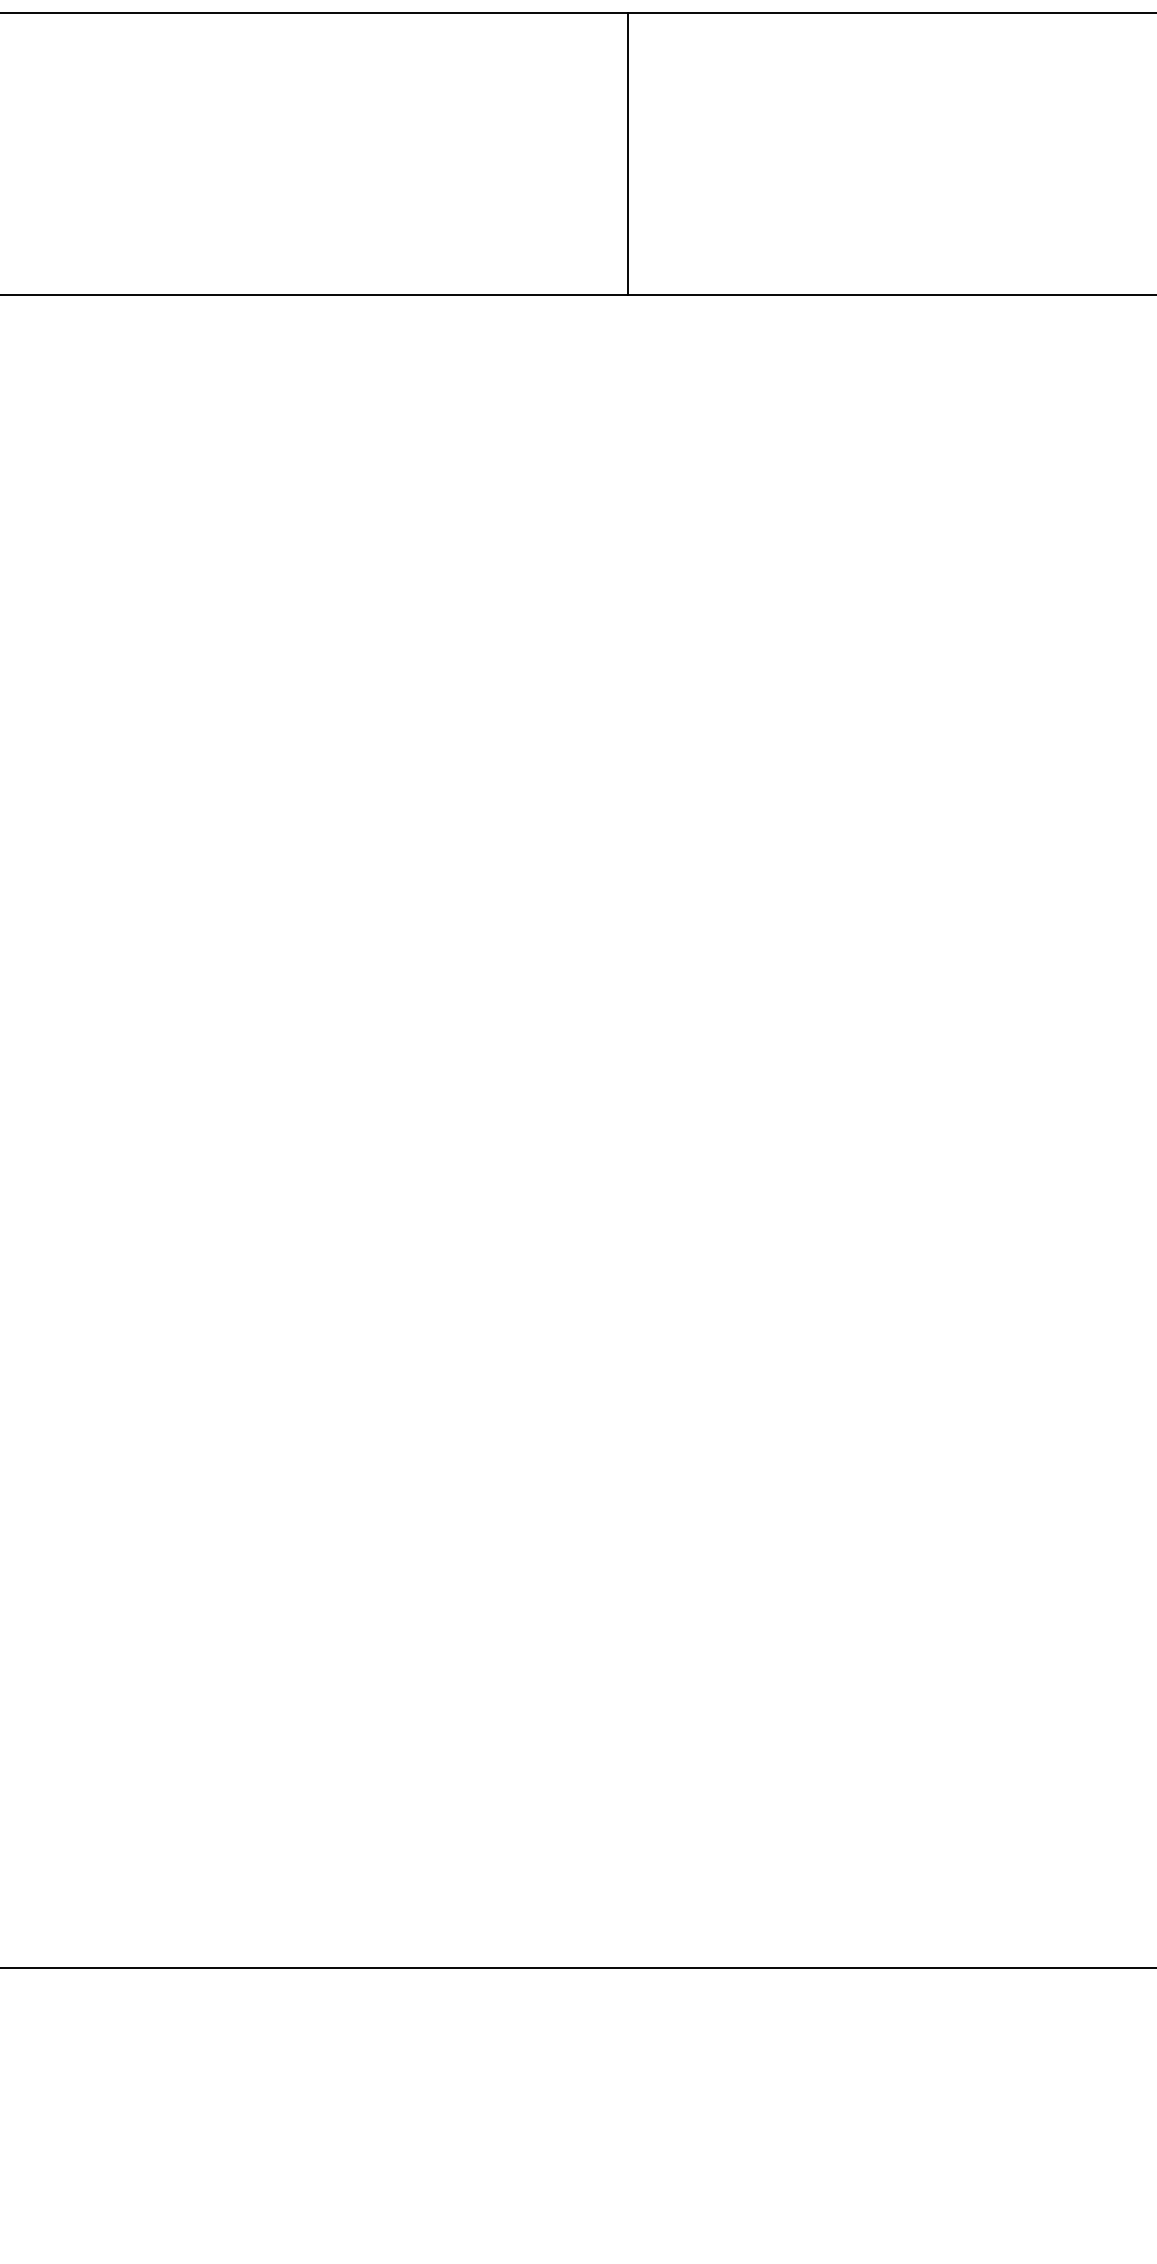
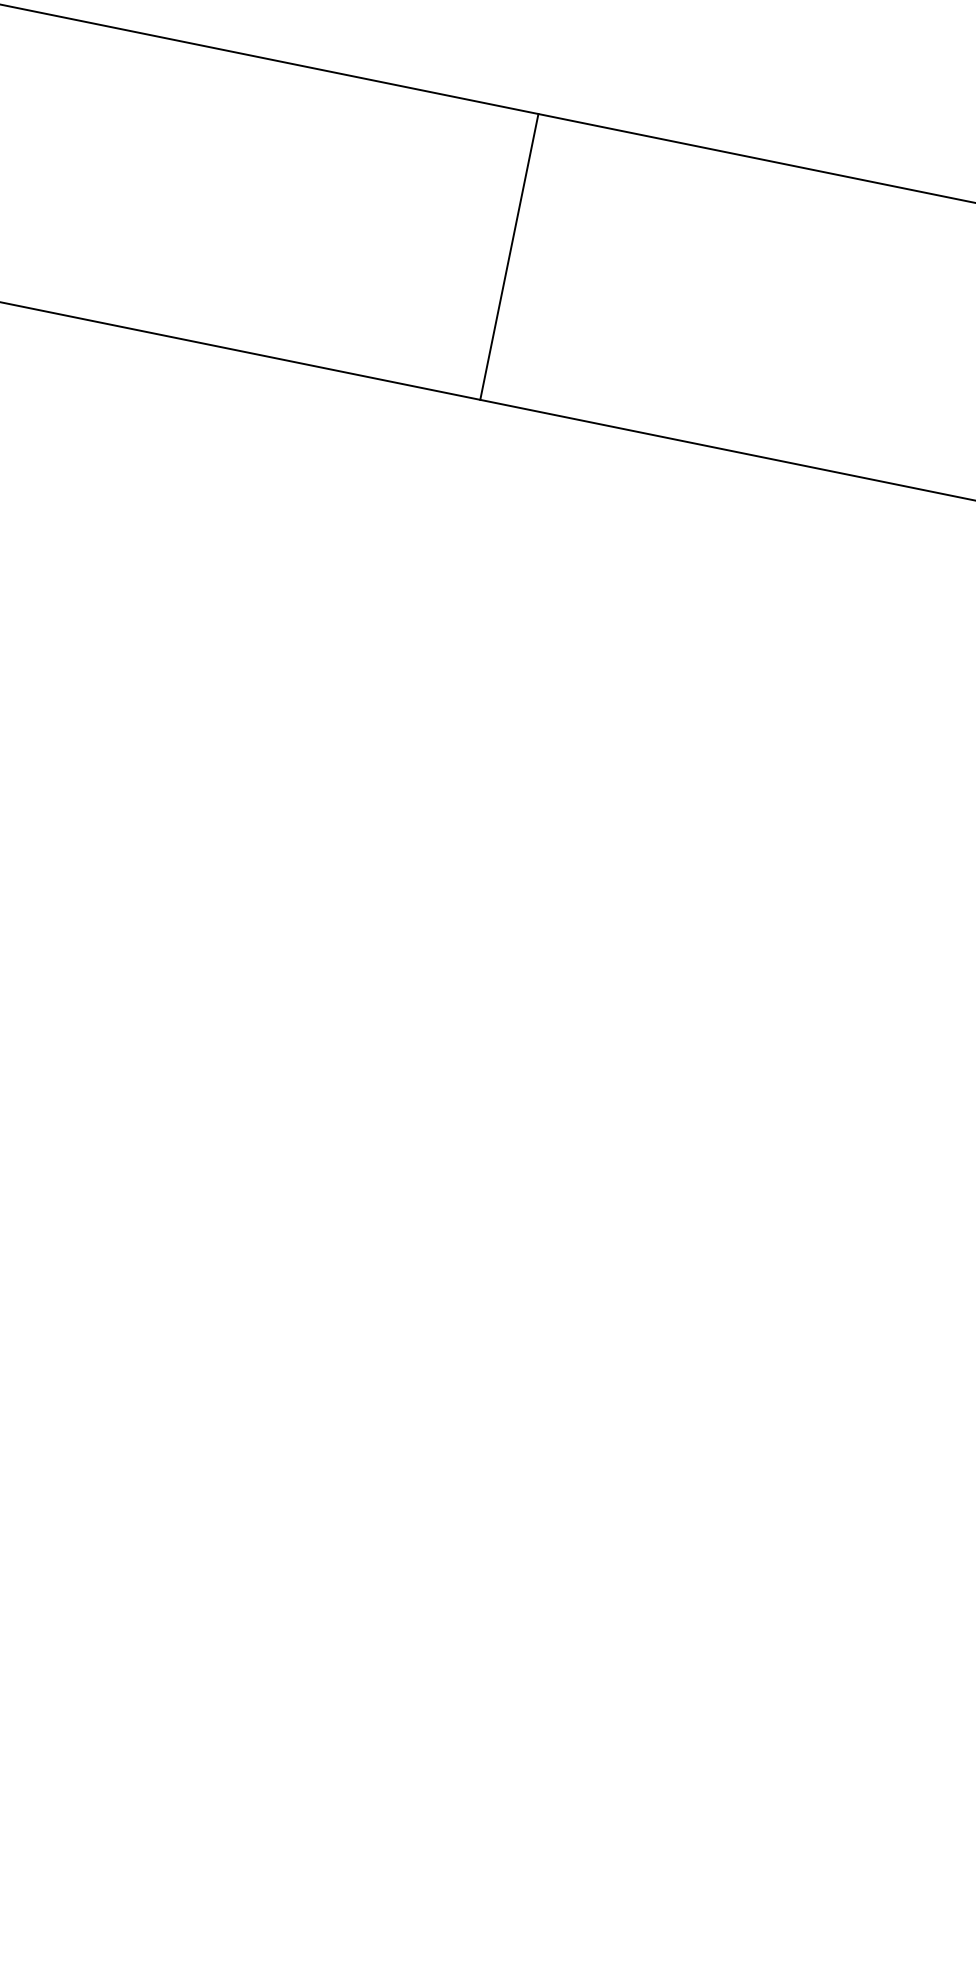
line: (627, 153) -> (509, 256), moved

